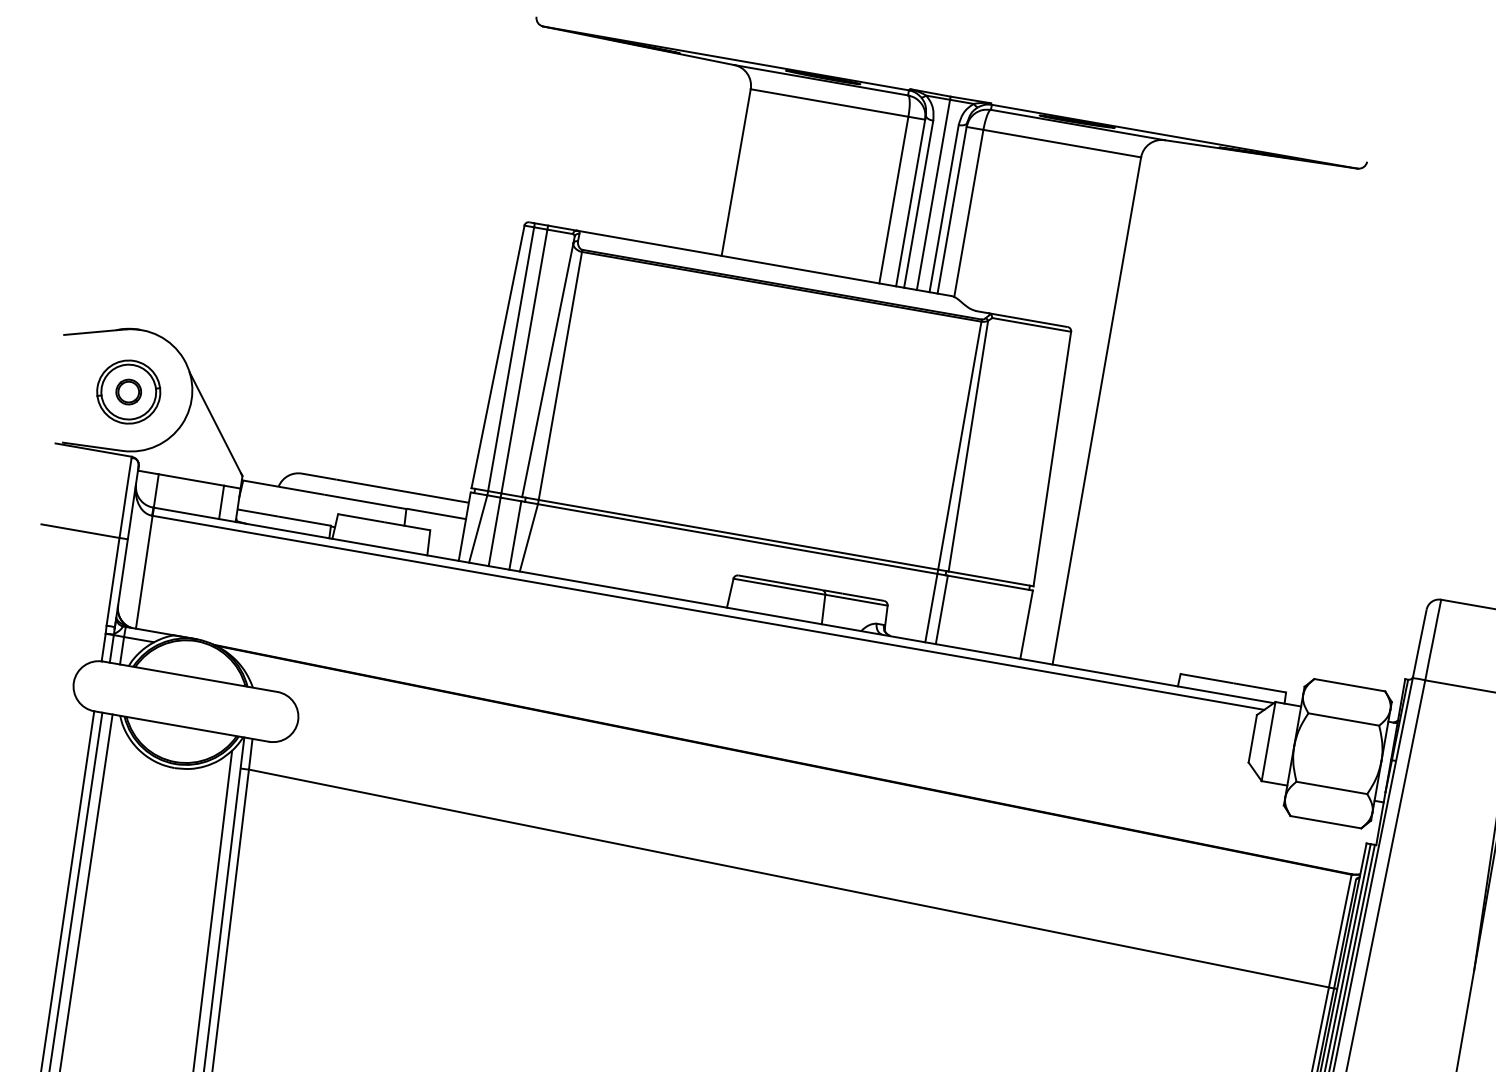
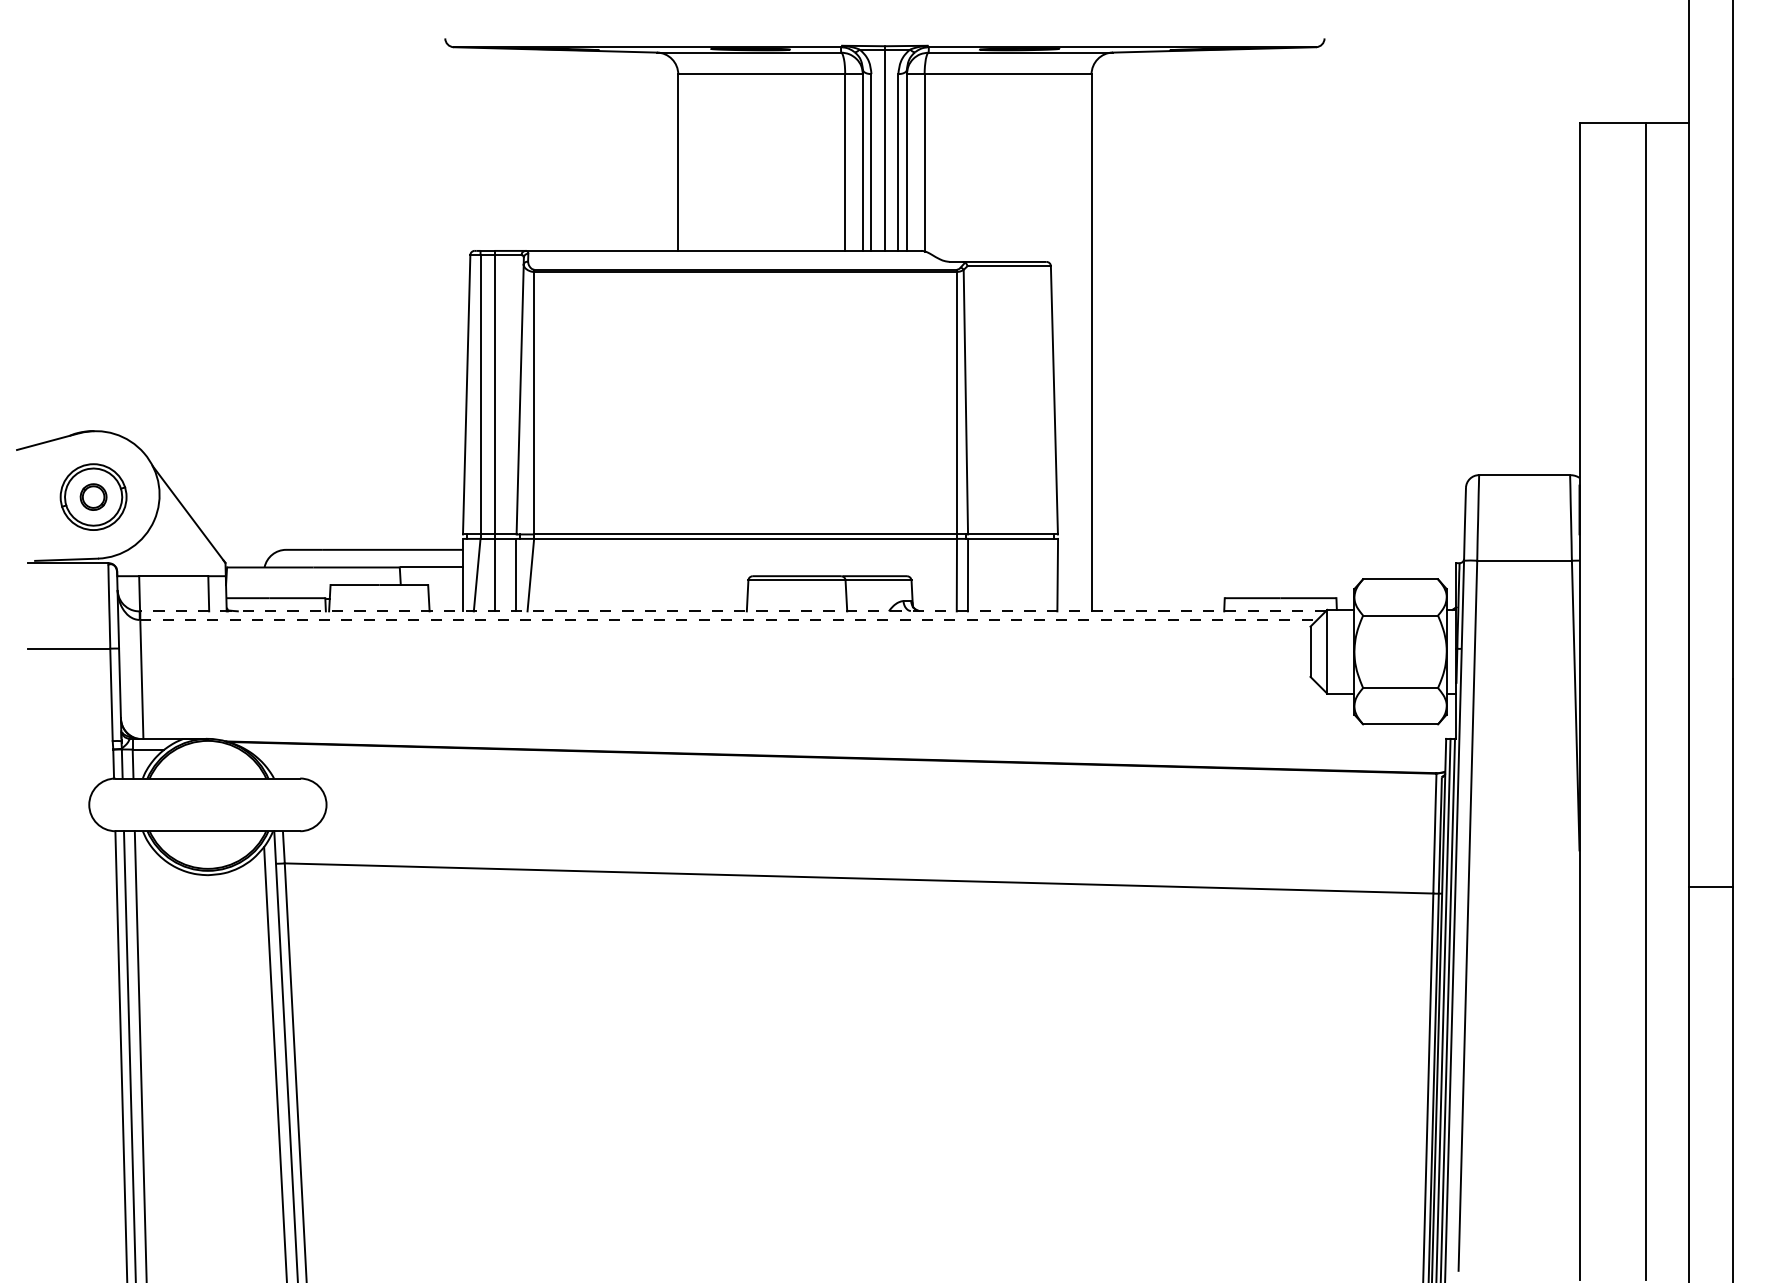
line: (714, 605) -> (733, 611), solid -> dashed
line: (709, 612) -> (729, 619), solid -> dashed

